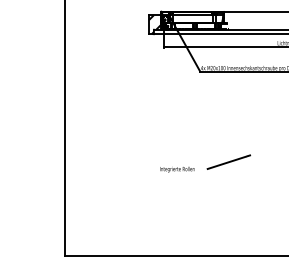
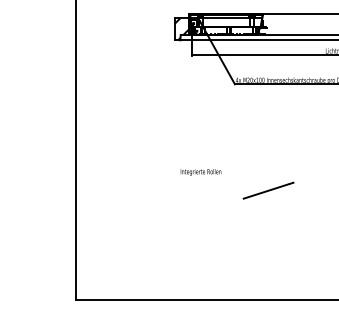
text: (177, 169) -> (201, 172), moved

